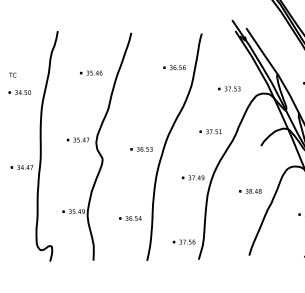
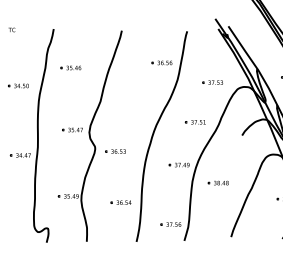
part: (91, 72) -> (71, 67), moved
text: (12, 74) -> (11, 29), moved
part: (141, 149) -> (115, 151), moved
part: (250, 191) -> (218, 183), moved

